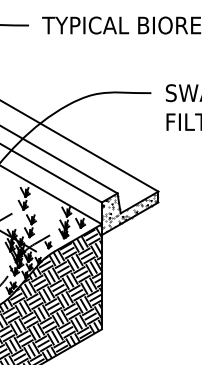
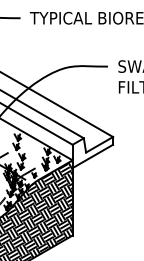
hatch: (129, 212) -> (92, 151), removed

